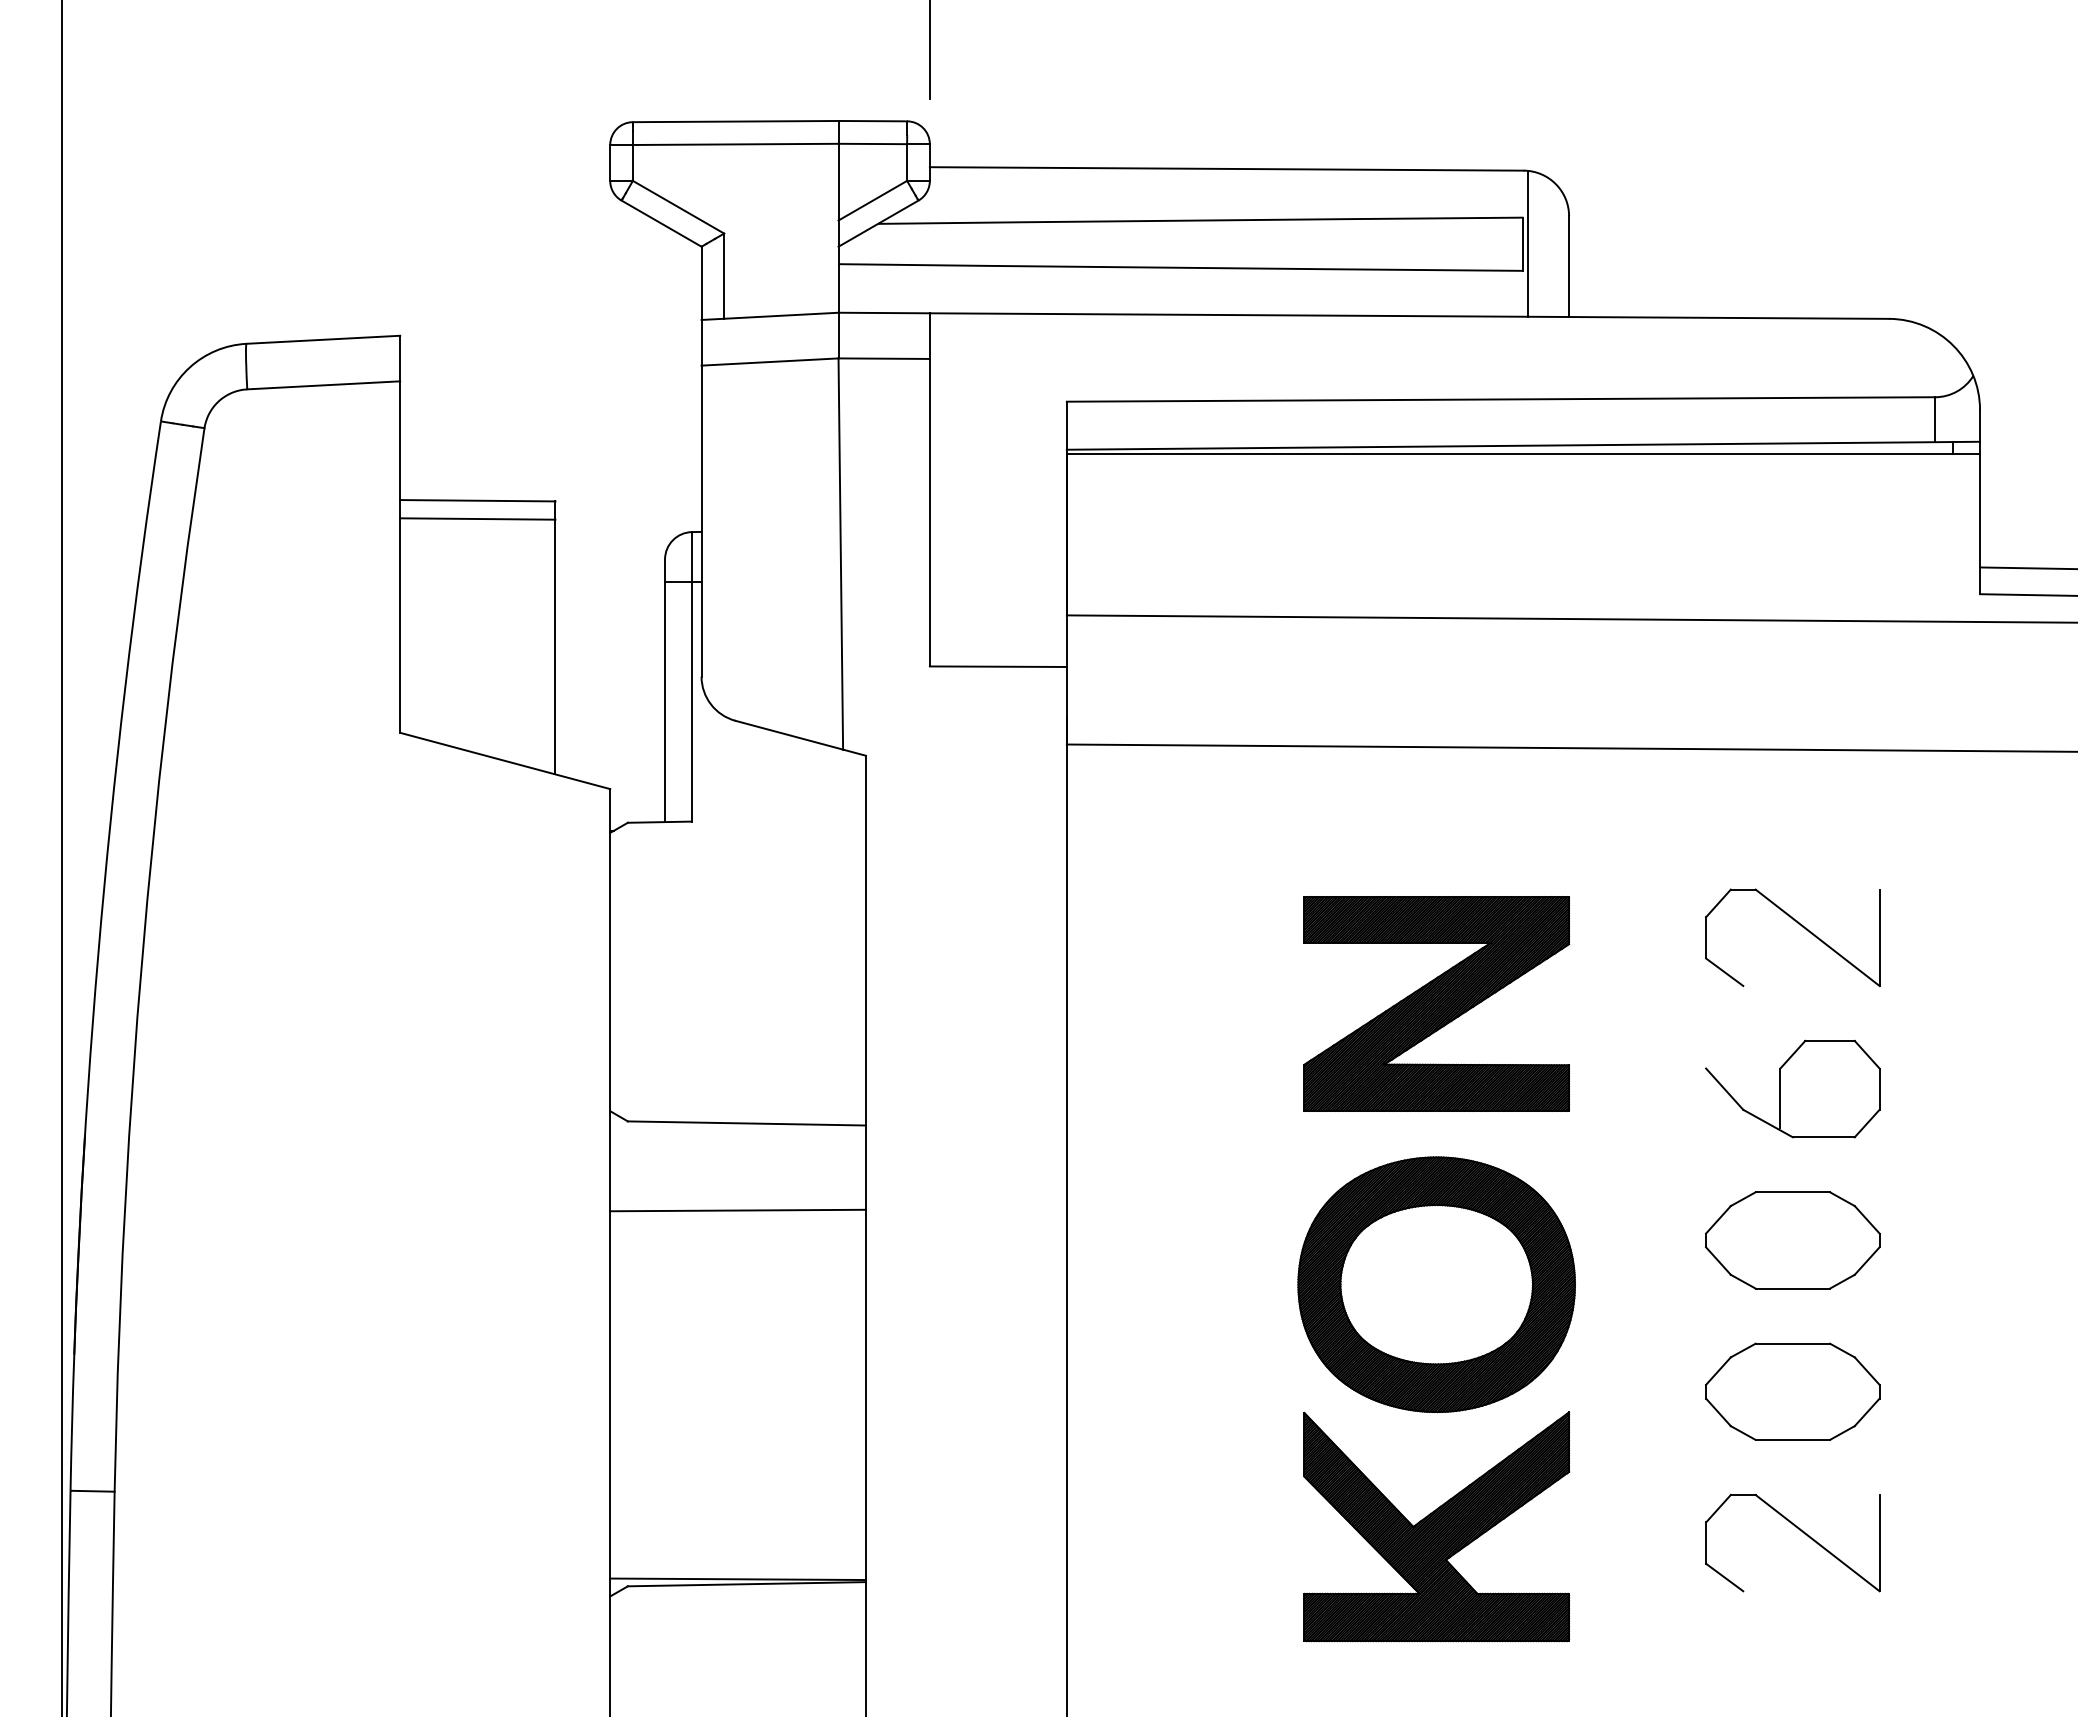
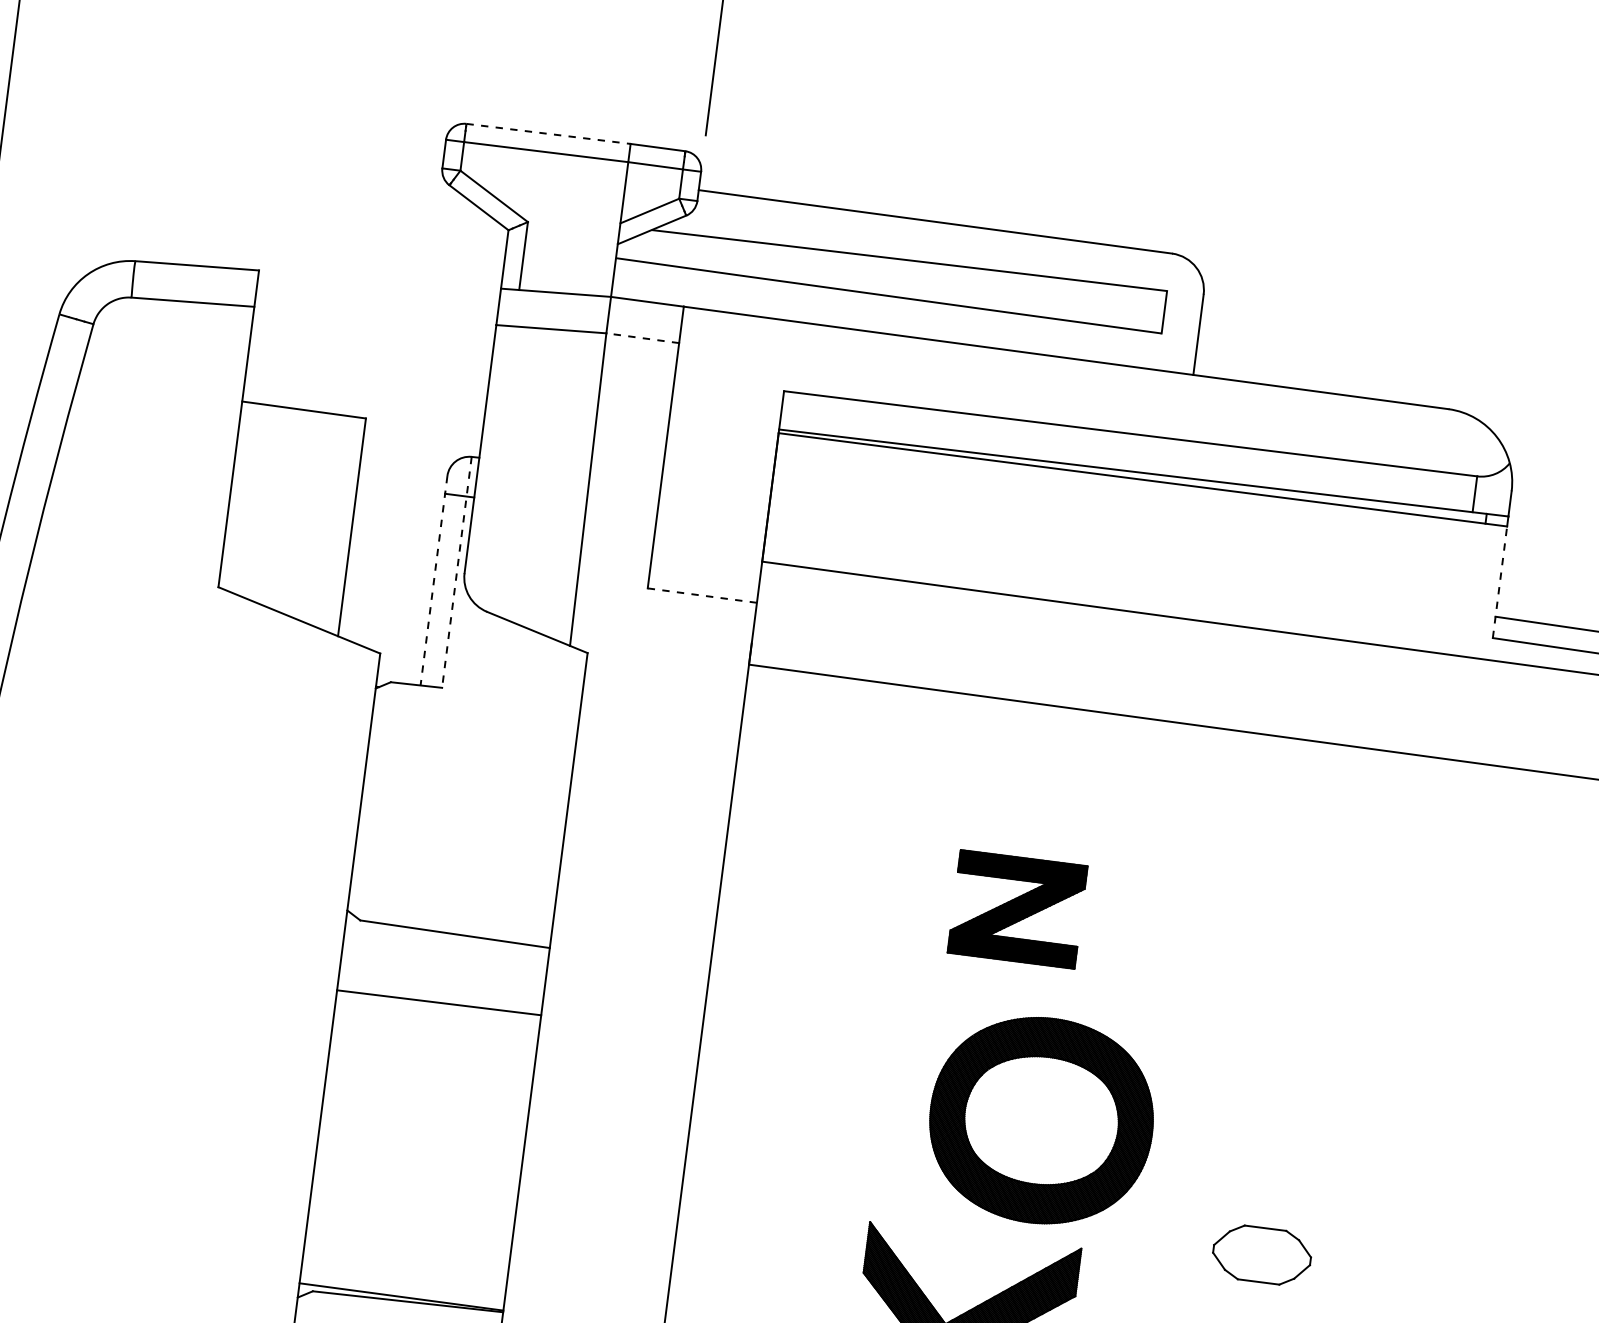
line: (735, 121) -> (548, 133), solid -> dashed
line: (1527, 243) -> (1167, 312), removed
line: (884, 358) -> (643, 338), solid -> dashed
line: (477, 518) -> (302, 424), removed
line: (1980, 524) -> (1500, 582), solid -> dashed
line: (998, 666) -> (702, 595), solid -> dashed
line: (691, 676) -> (456, 572), solid -> dashed
line: (665, 691) -> (434, 581), solid -> dashed
part: (1802, 927) -> (1317, 885), removed
part: (1436, 1003) -> (1017, 909), size x0.6
part: (1792, 1088) -> (1292, 1013), removed
part: (1792, 1240) -> (1277, 1134), removed
part: (1436, 1284) -> (1041, 1120), moved
part: (1792, 1391) -> (1261, 1254), size x0.7

